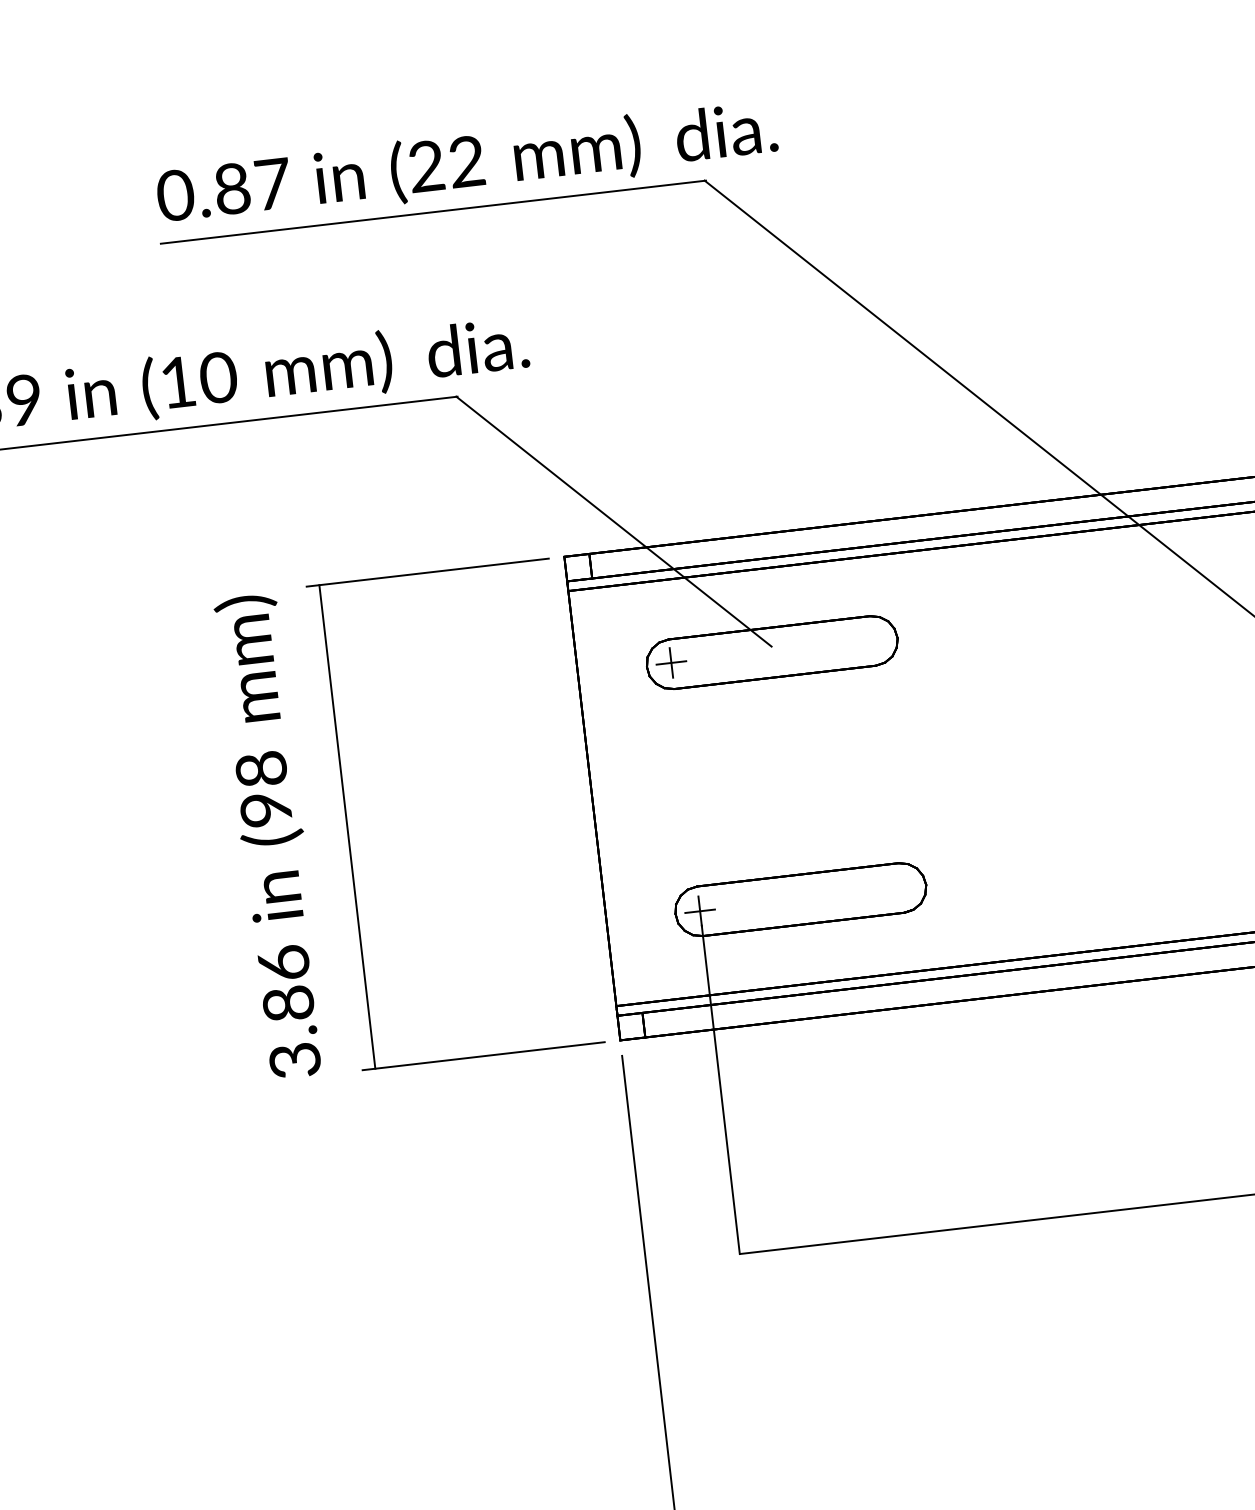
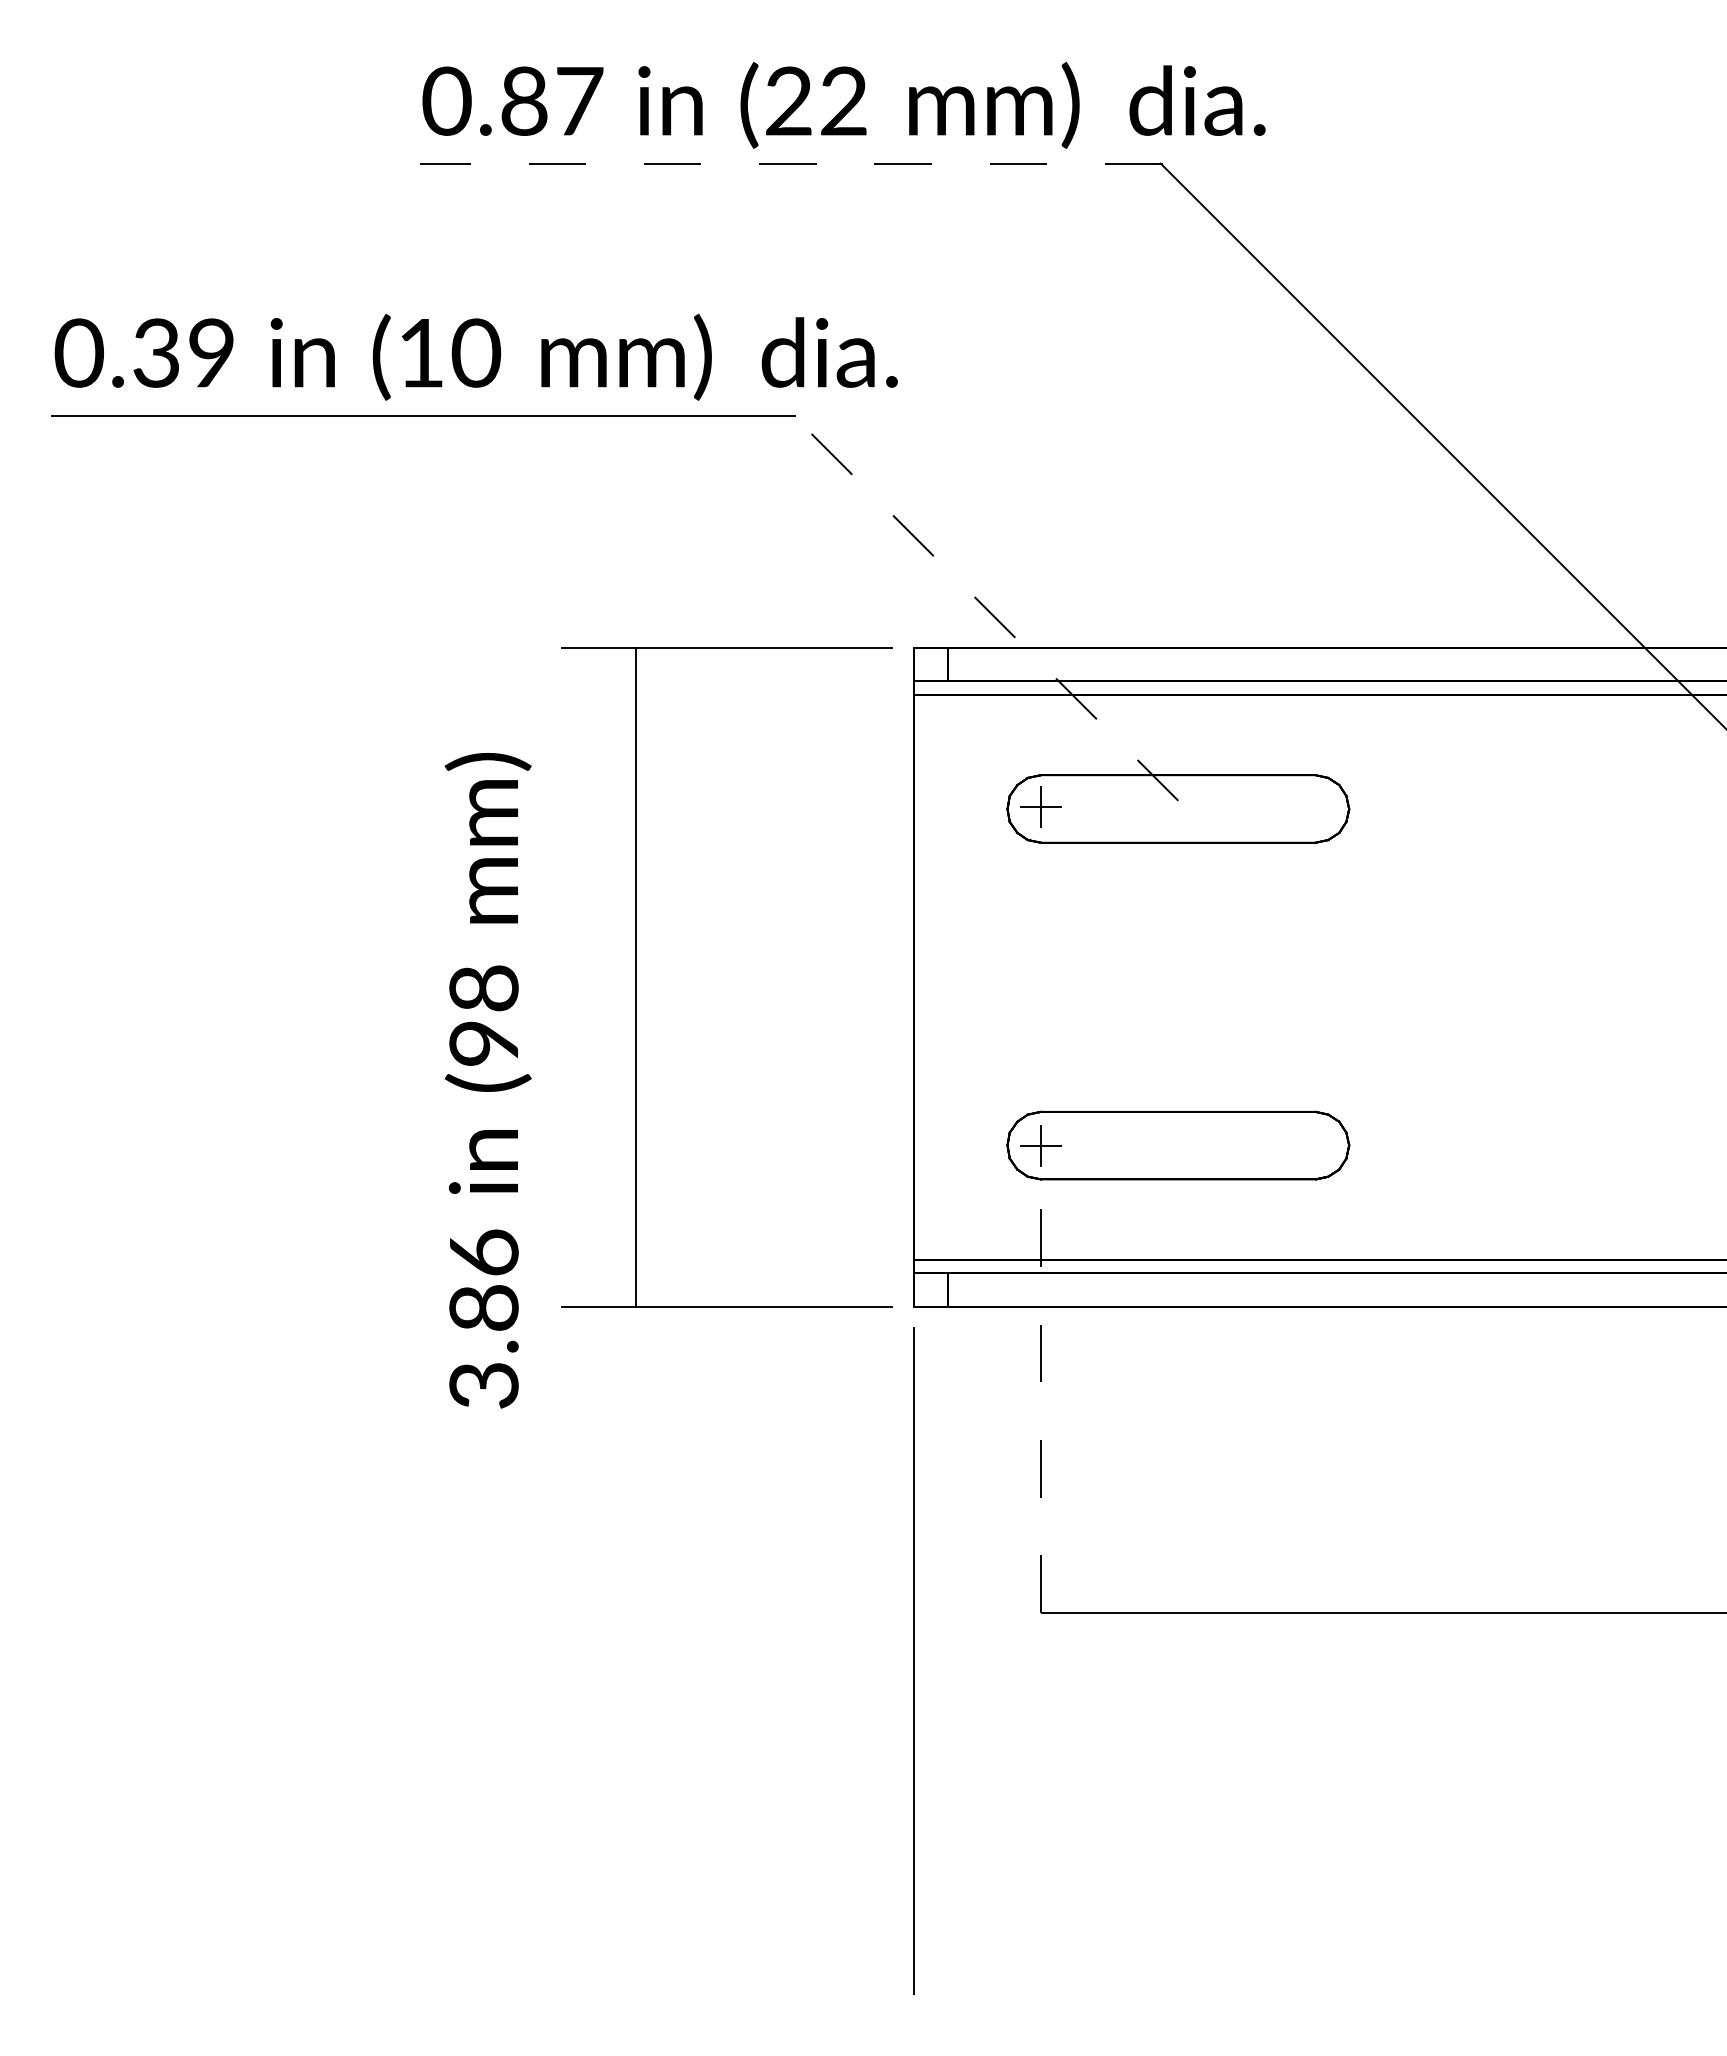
line: (432, 211) -> (790, 163), solid -> dashed
line: (613, 521) -> (985, 607), solid -> dashed
line: (347, 826) -> (635, 976), moved
text: (271, 836) -> (487, 1080), moved
line: (721, 1090) -> (1041, 1389), solid -> dashed

